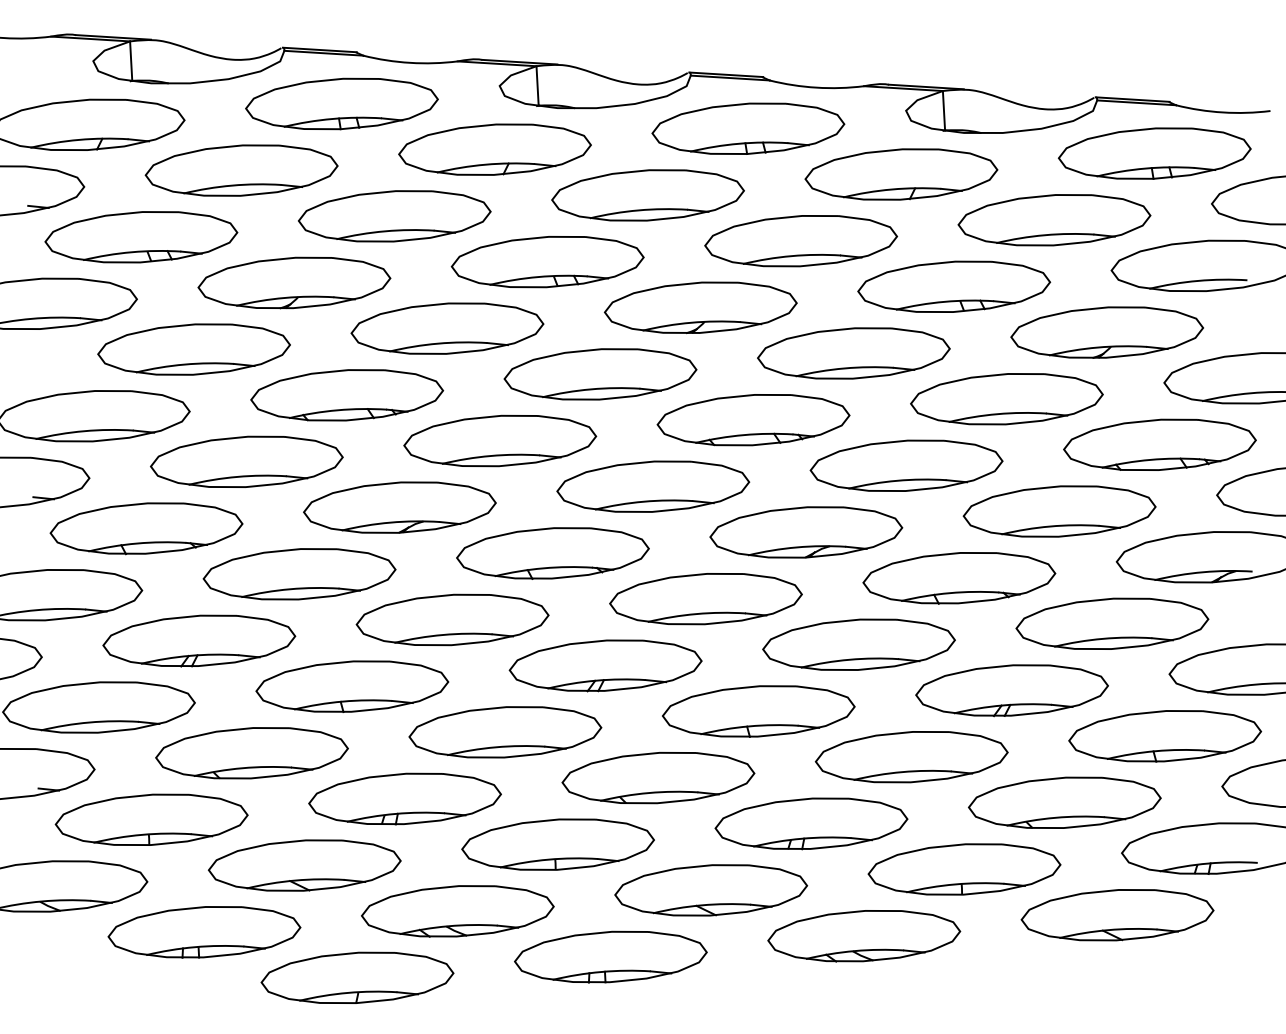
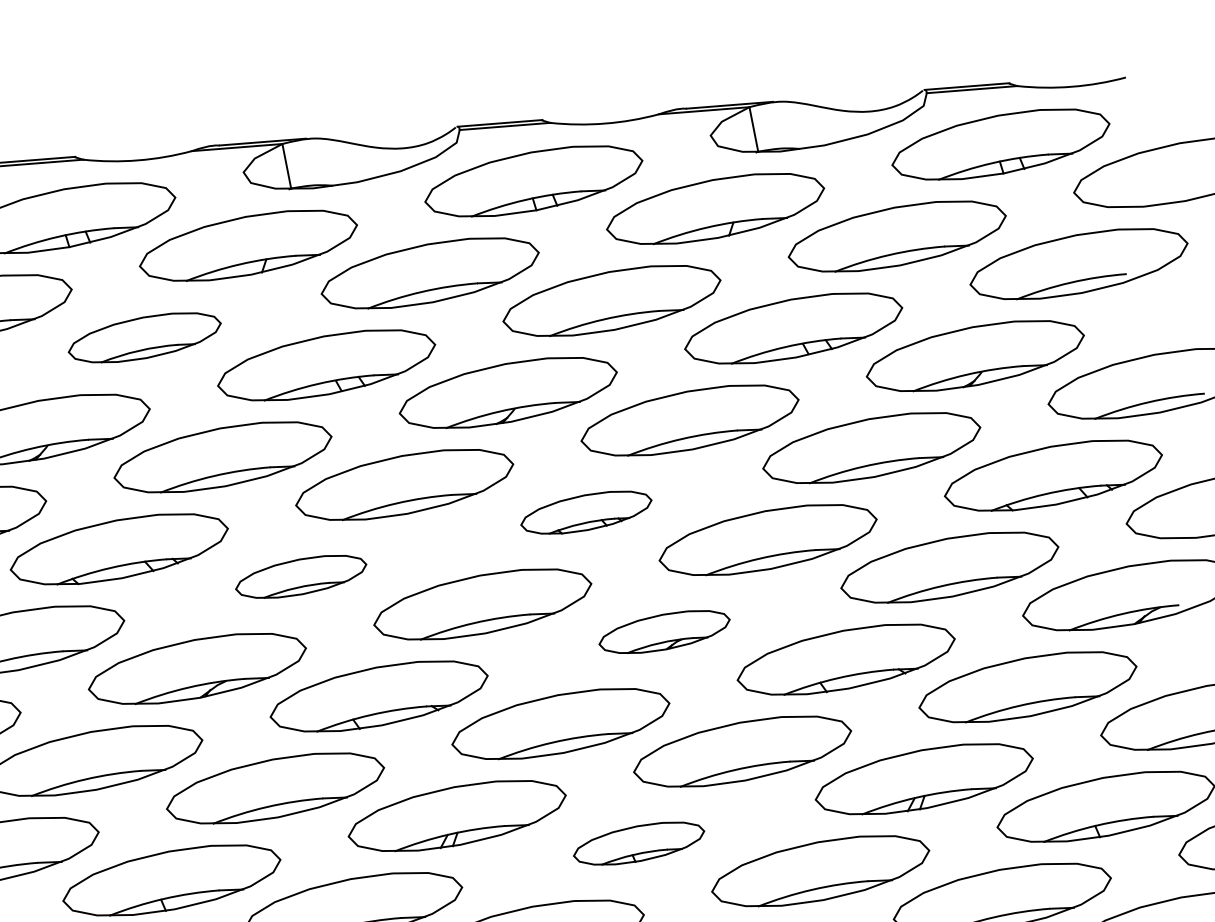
part: (394, 216) -> (144, 337), size x0.7
part: (753, 420) -> (586, 512), size x0.6
part: (500, 440) -> (301, 576), size x0.6
part: (806, 532) -> (664, 632), size x0.6
part: (758, 711) -> (638, 843), size x0.6

